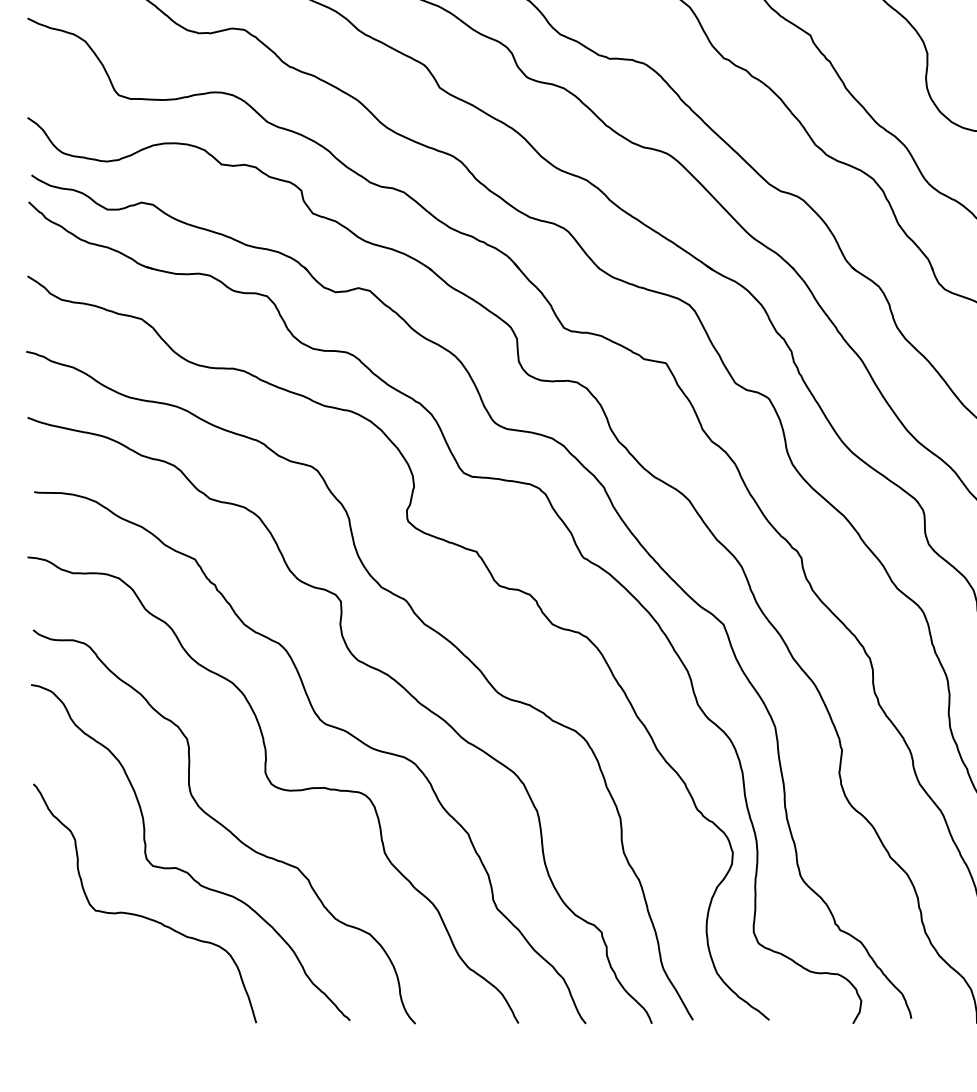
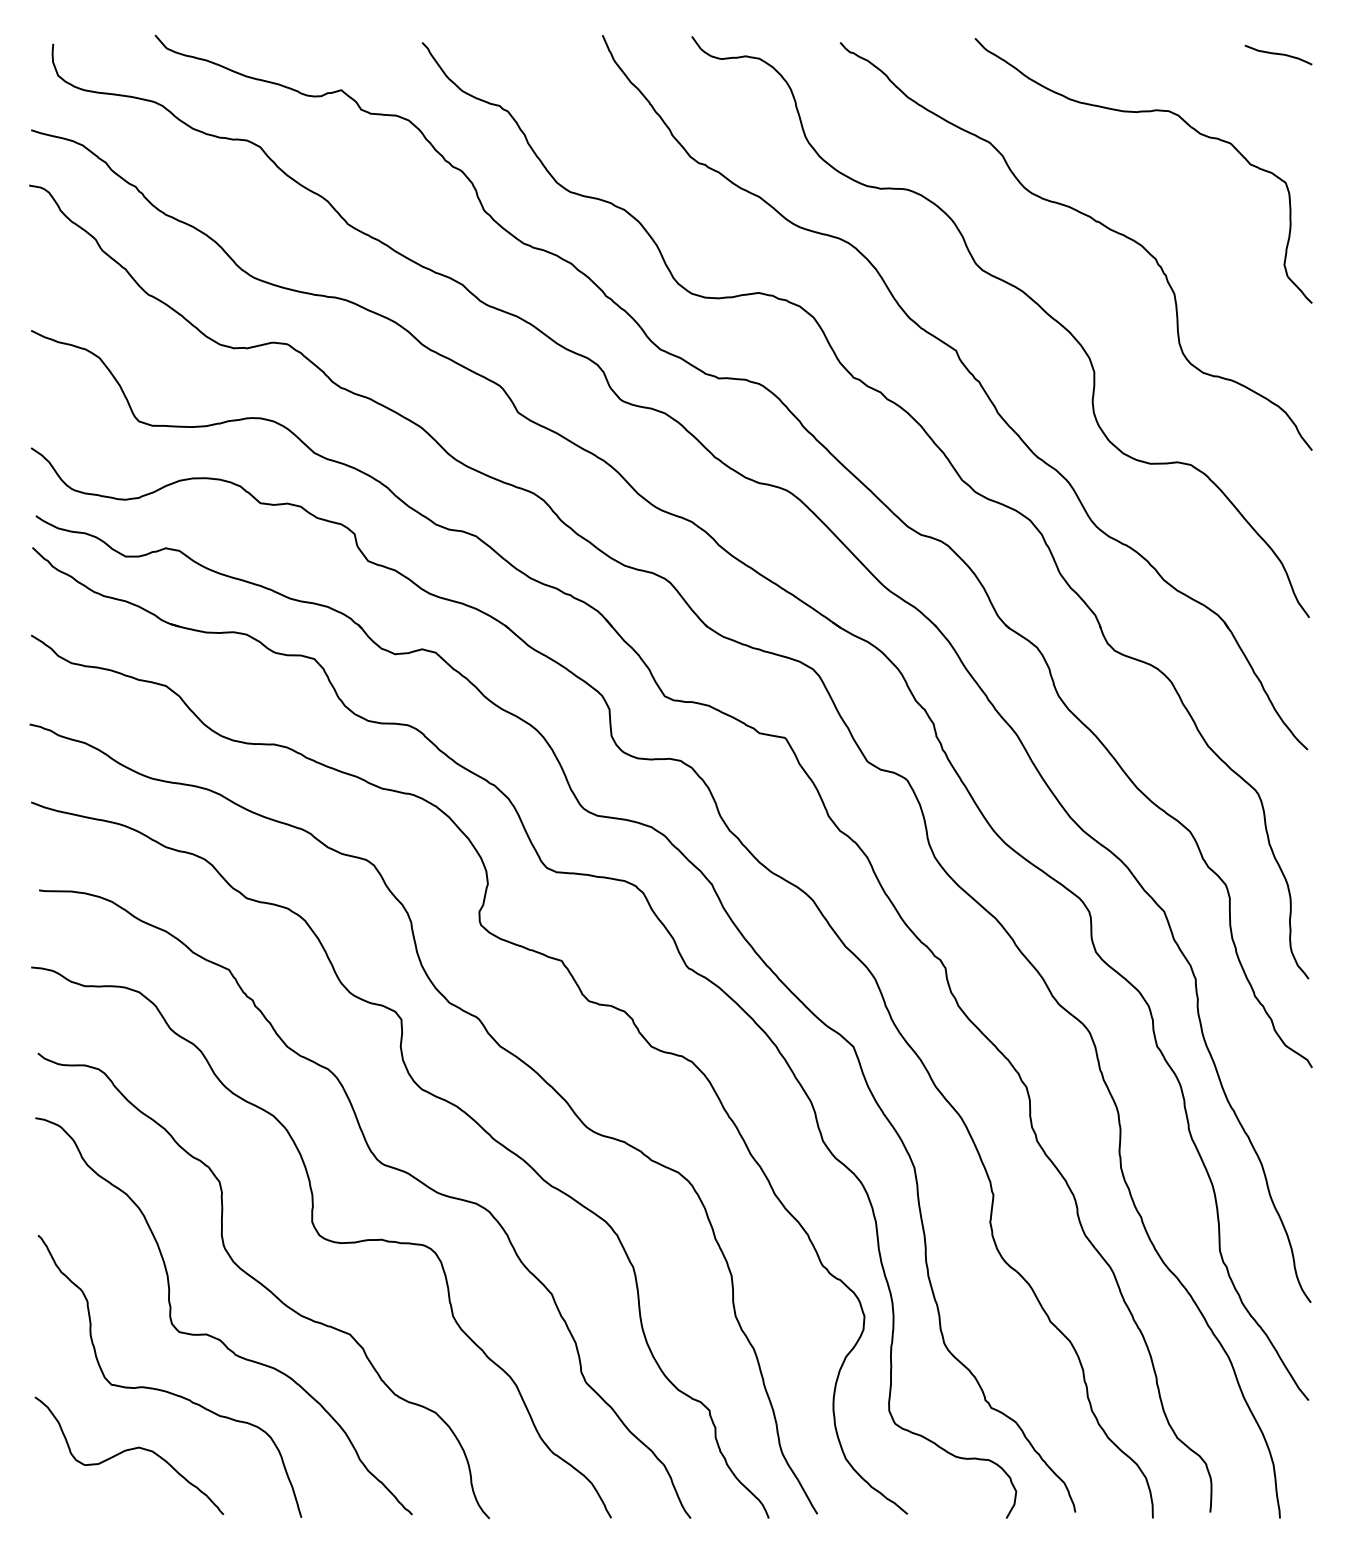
curve: (109, 967) -> (127, 1451), added

